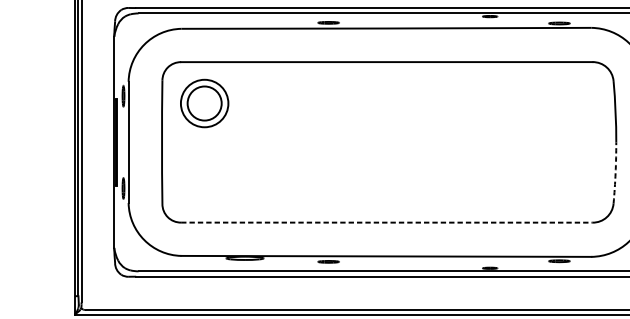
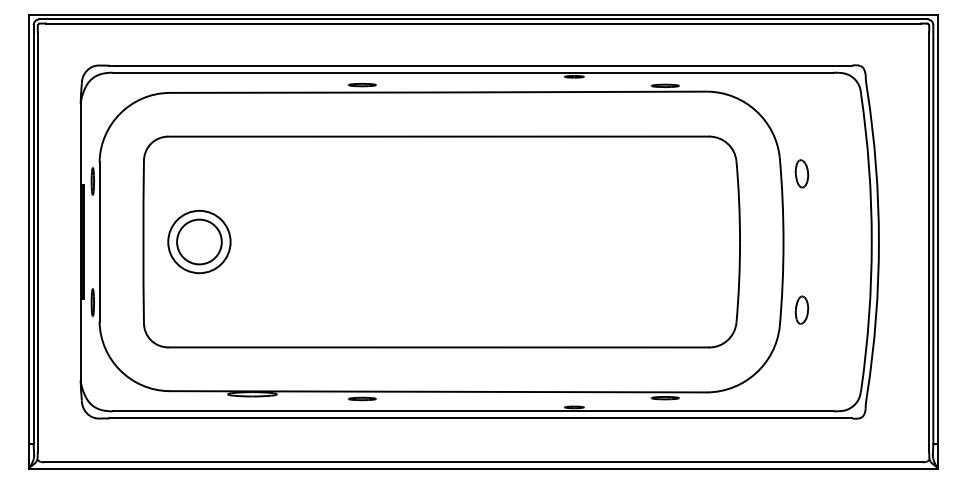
part: (204, 103) -> (199, 242), moved
arc: (615, 173) -> (739, 282), dashed -> solid
line: (387, 222) -> (439, 347), dashed -> solid

